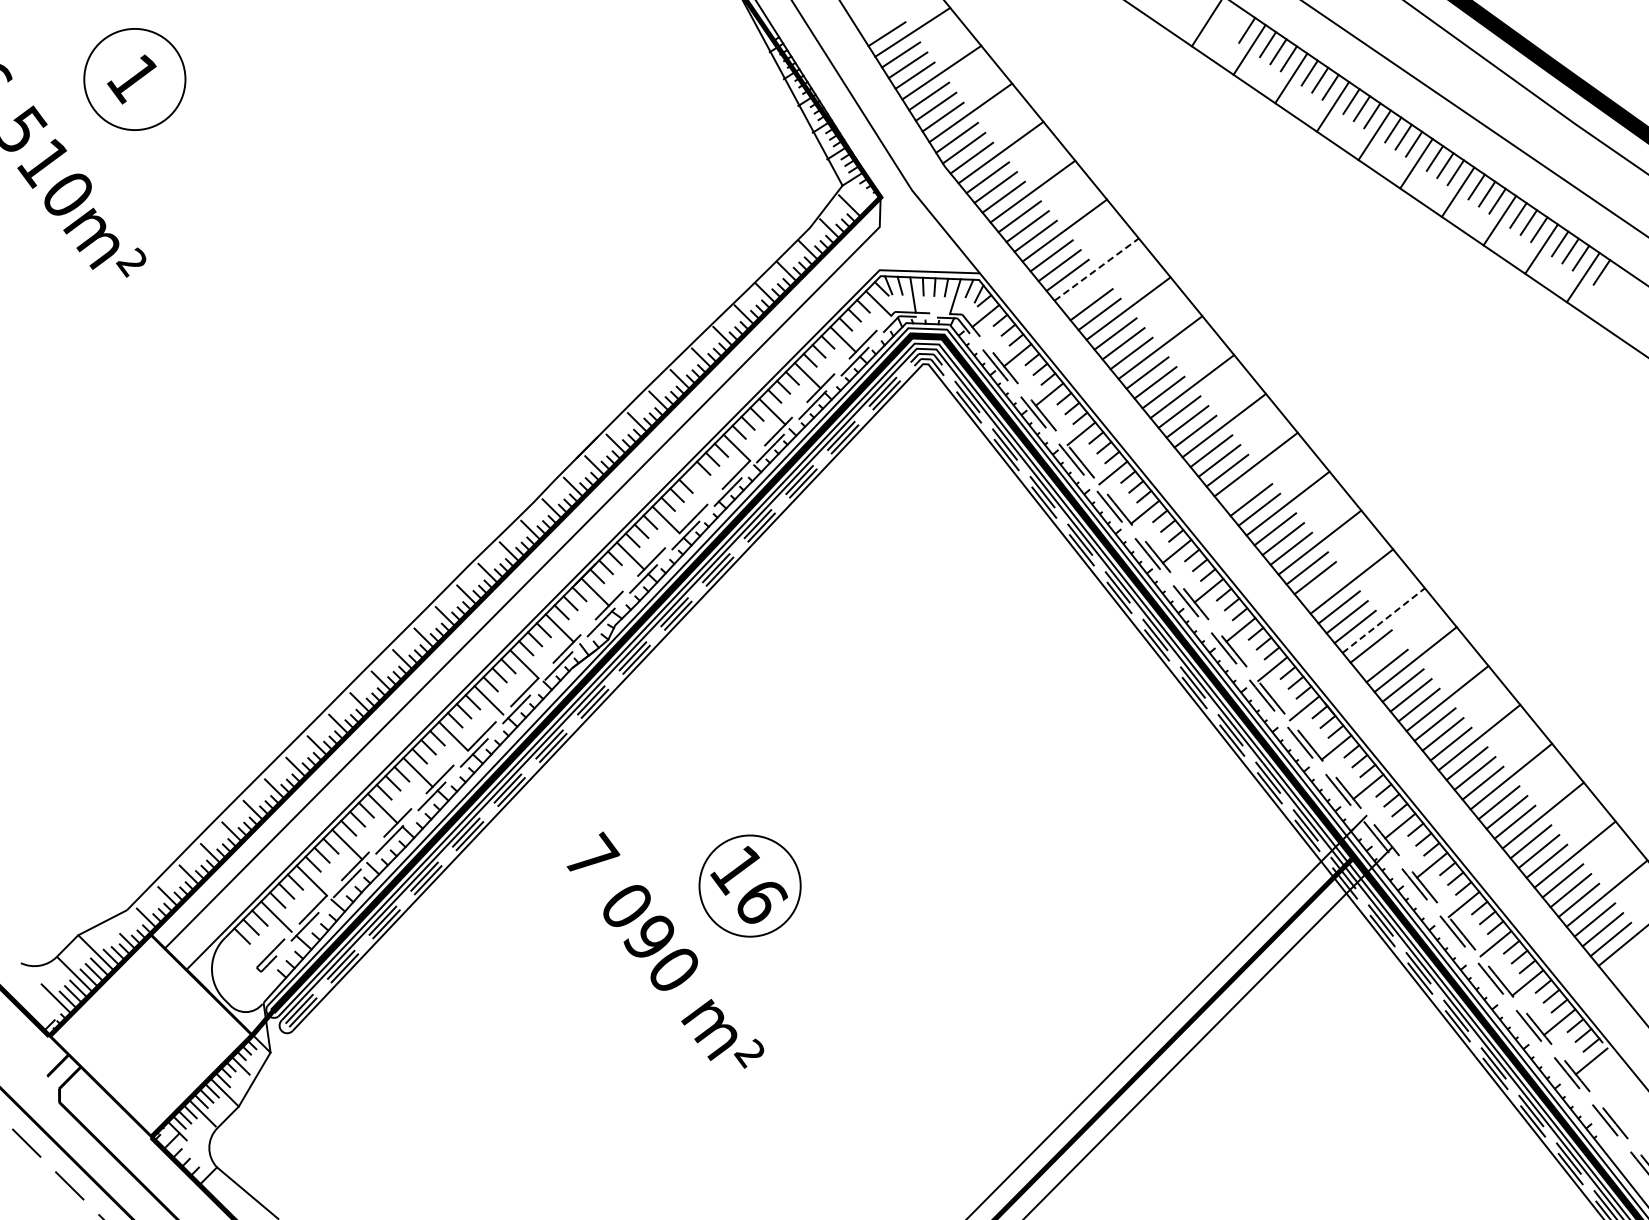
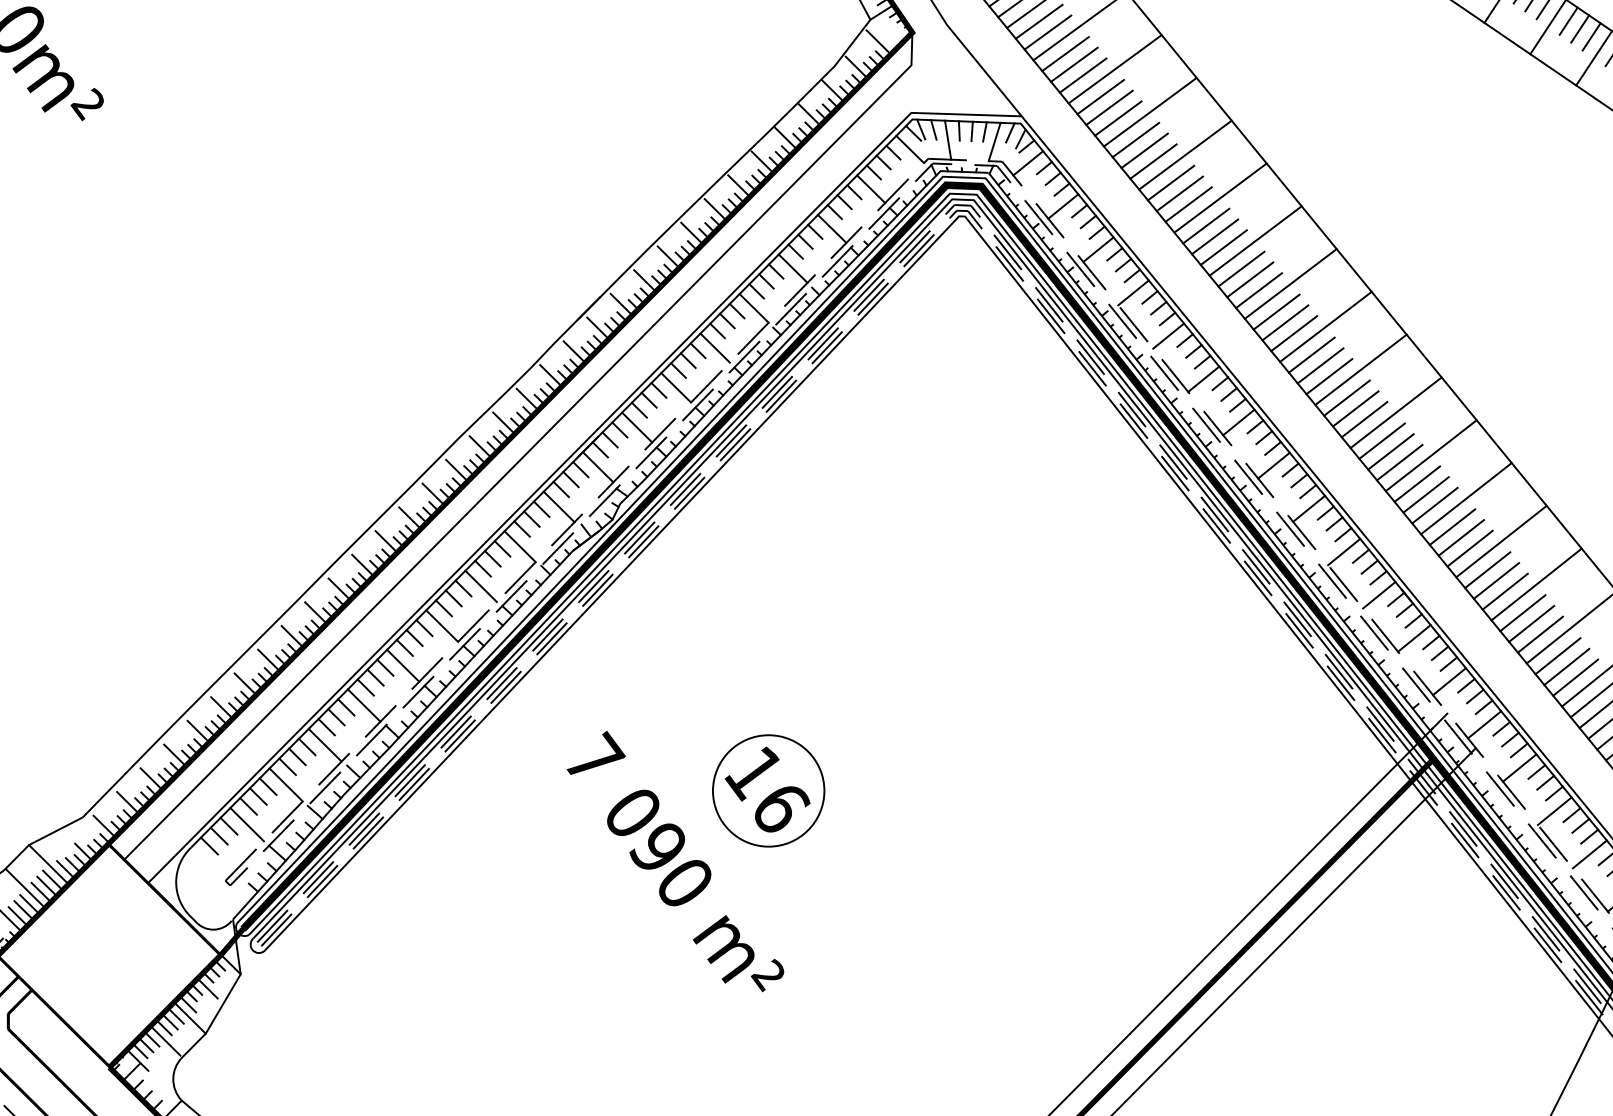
line: (1097, 269) -> (1151, 112), dashed -> solid
line: (1083, 294) -> (1135, 139), added
line: (701, 483) -> (715, 347), added
line: (1243, 490) -> (1311, 355), added
line: (1322, 587) -> (1398, 462), added
line: (1384, 620) -> (1467, 498), dashed -> solid
line: (1378, 656) -> (1460, 538), added

